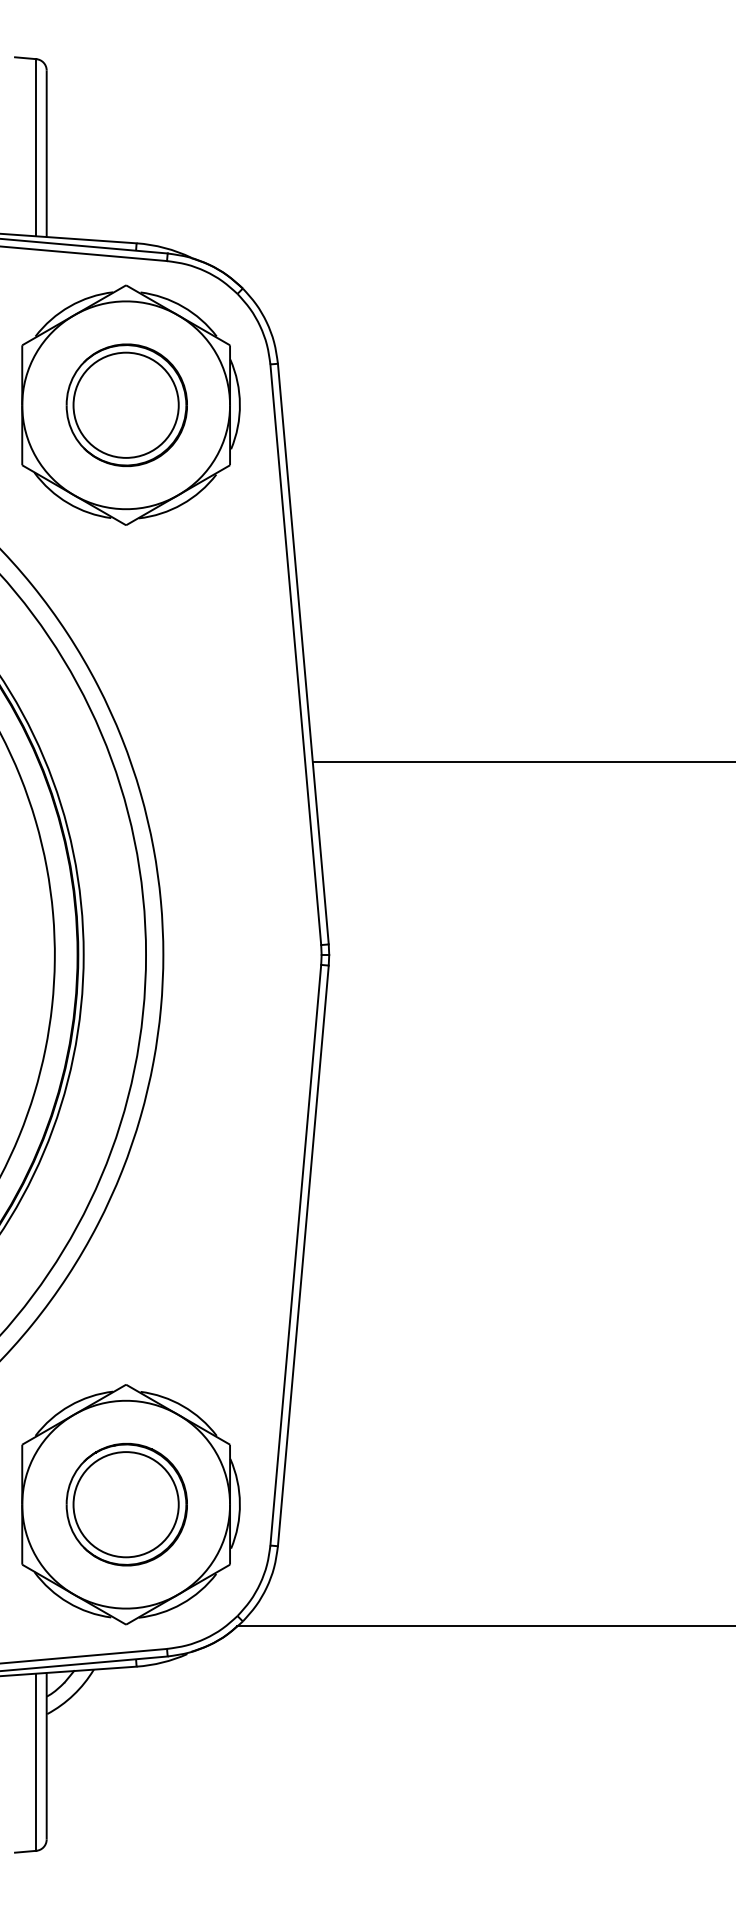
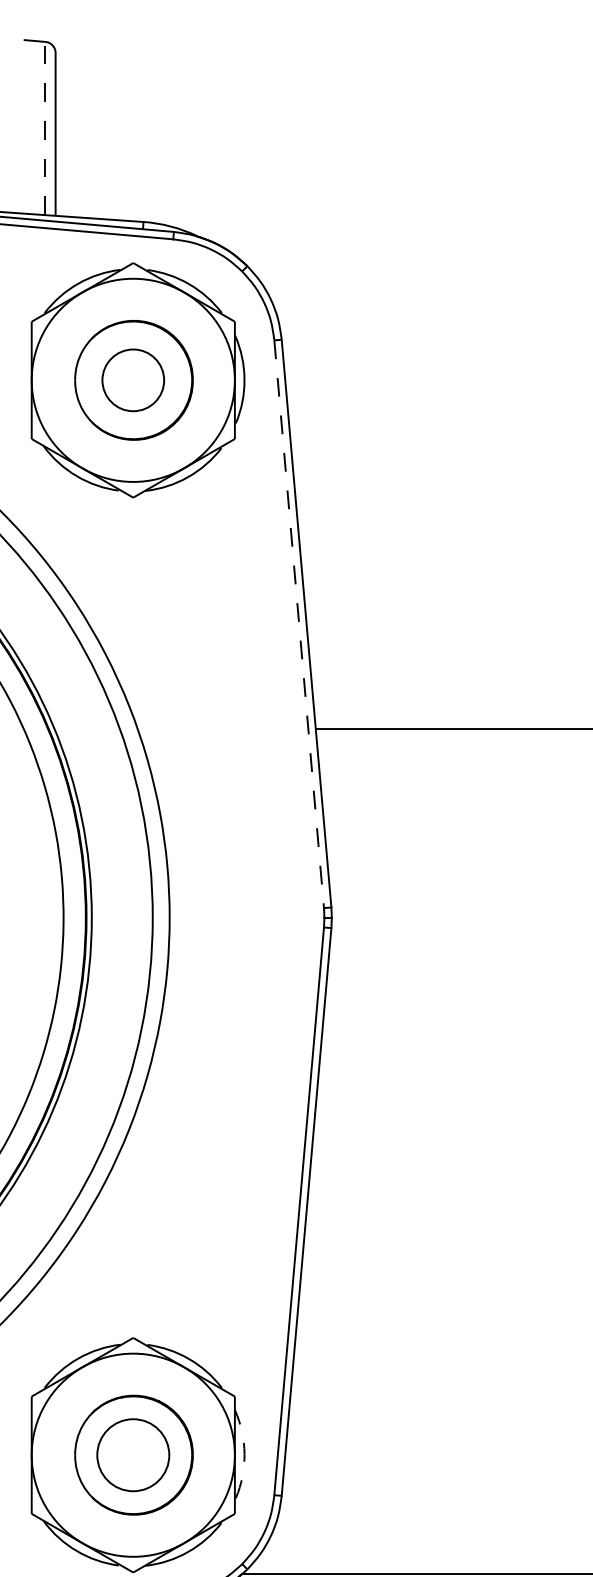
line: (36, 147) -> (45, 128), solid -> dashed
circle: (125, 404) -> (132, 379), size x0.6
line: (295, 655) -> (298, 624), solid -> dashed
arc: (239, 1503) -> (244, 1454), solid -> dashed
circle: (125, 1504) -> (132, 1455), size x0.7

